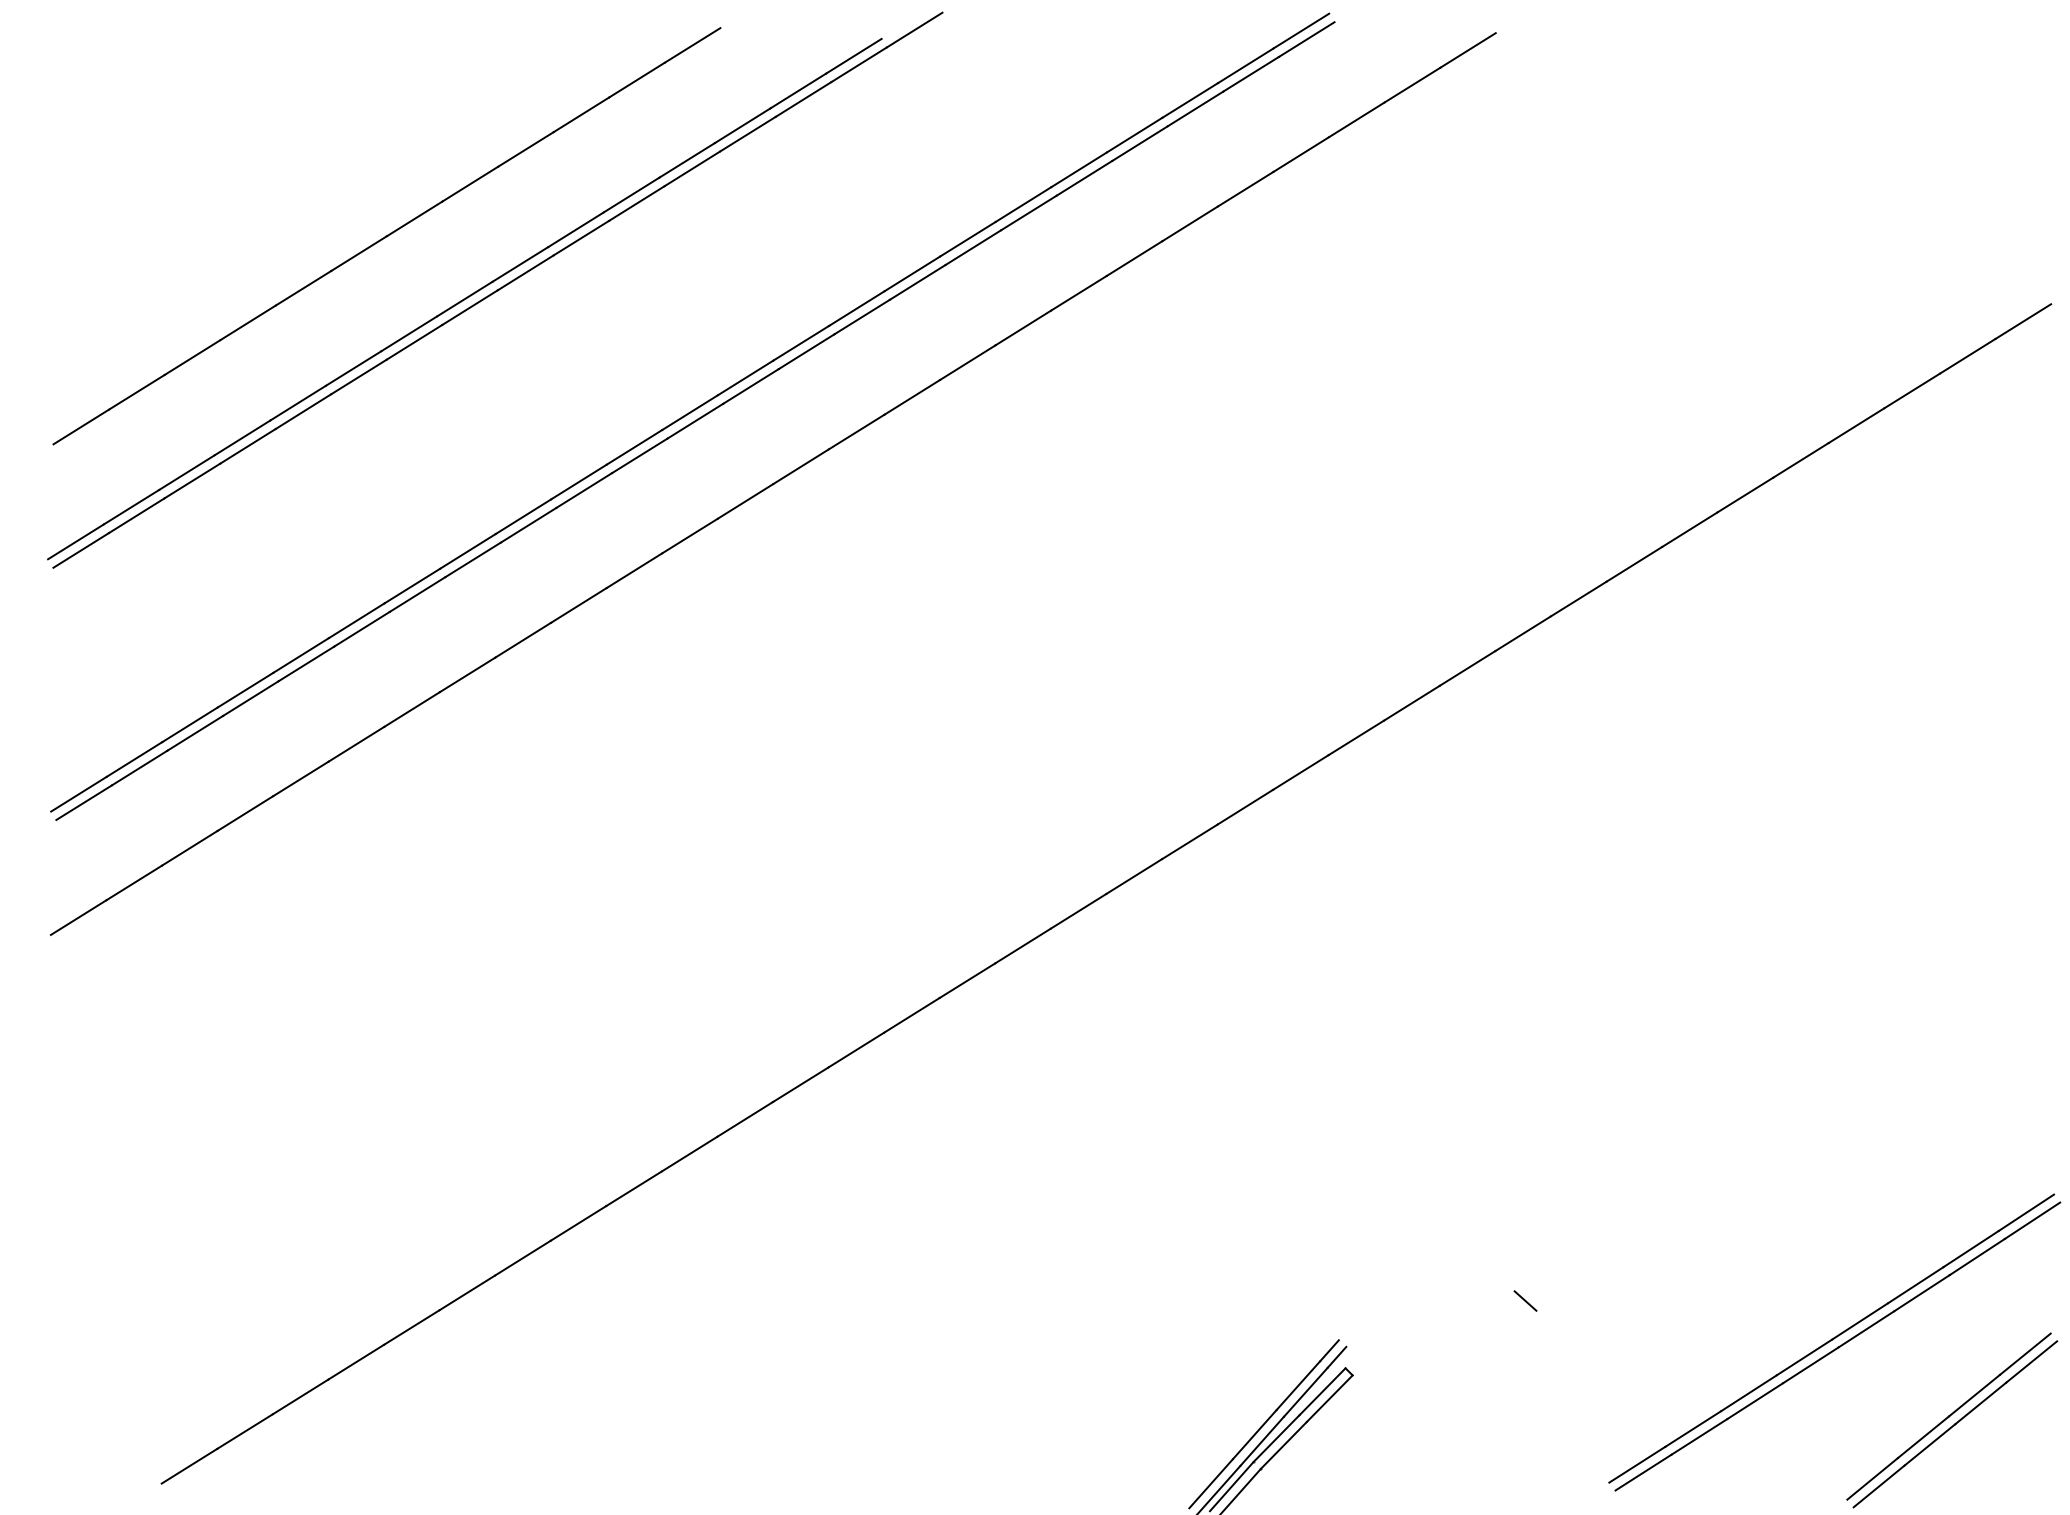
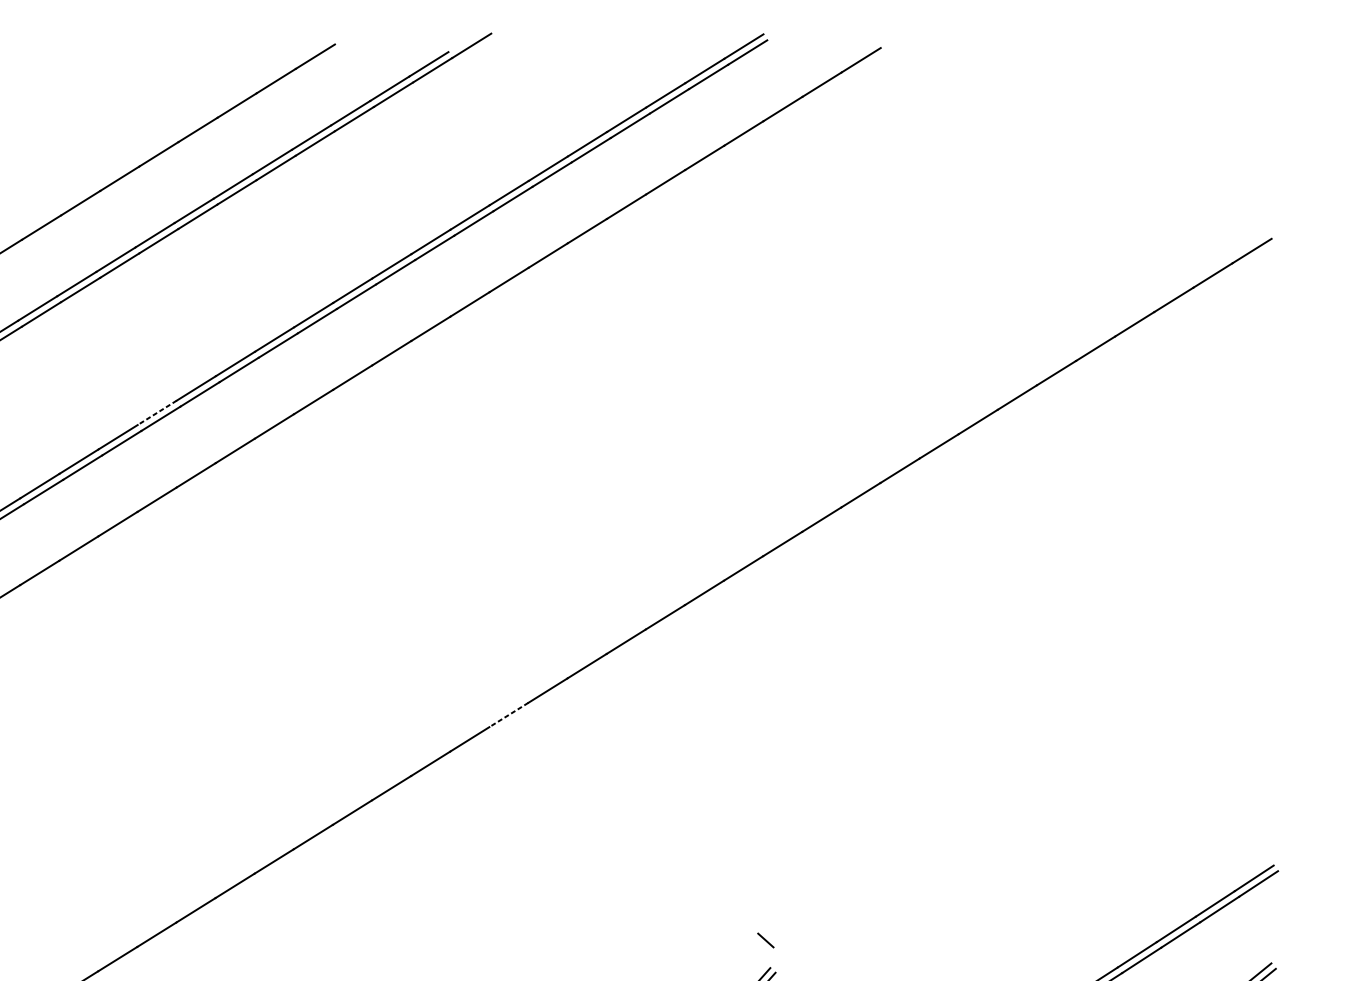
line: (467, 551) -> (156, 412), solid -> dashed
line: (967, 980) -> (508, 714), solid -> dashed
line: (1525, 1300) -> (765, 940), moved

